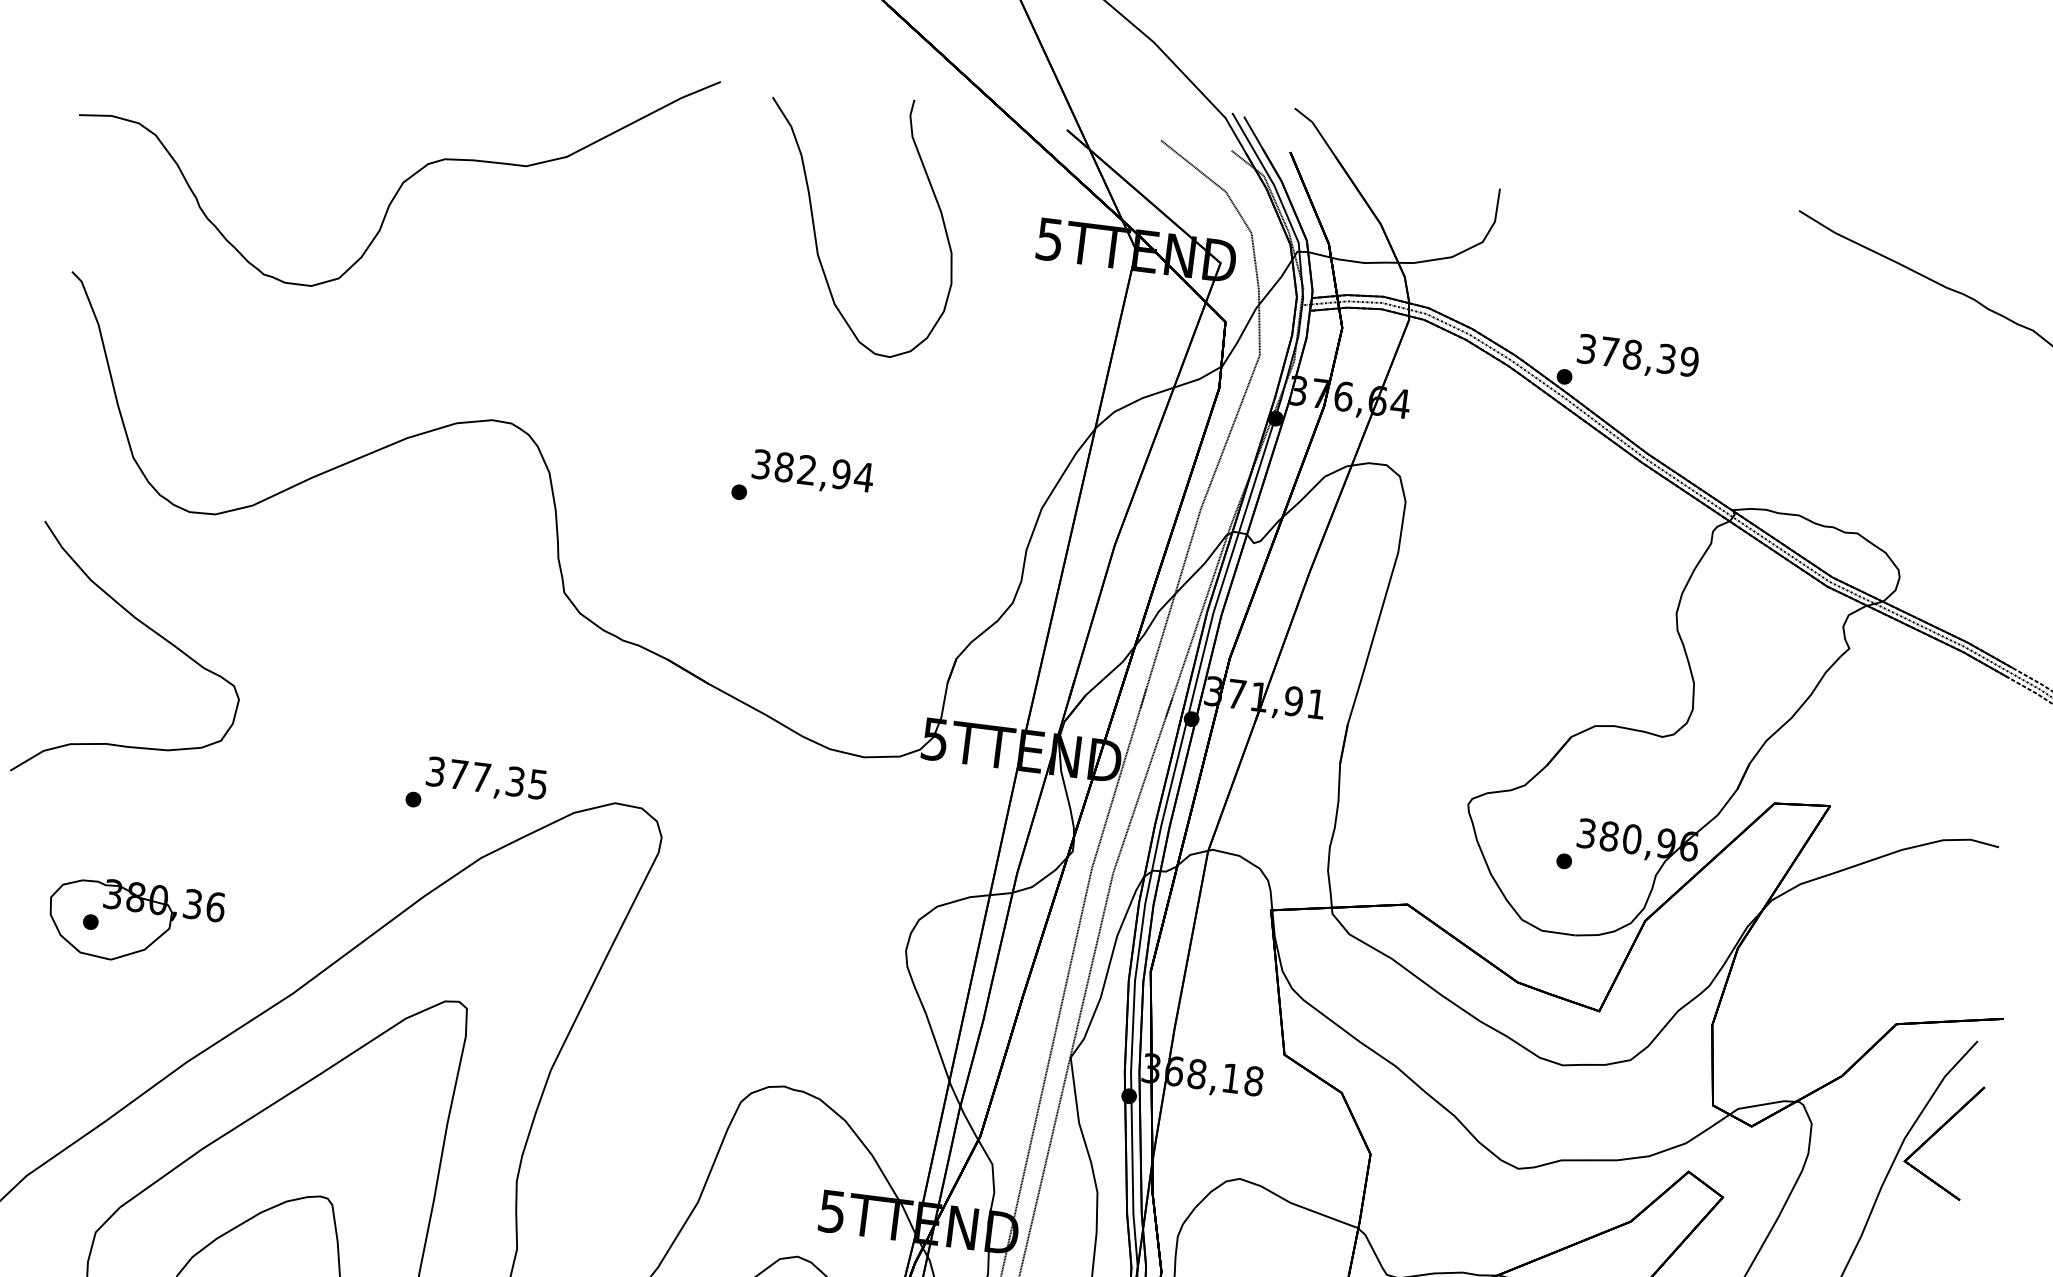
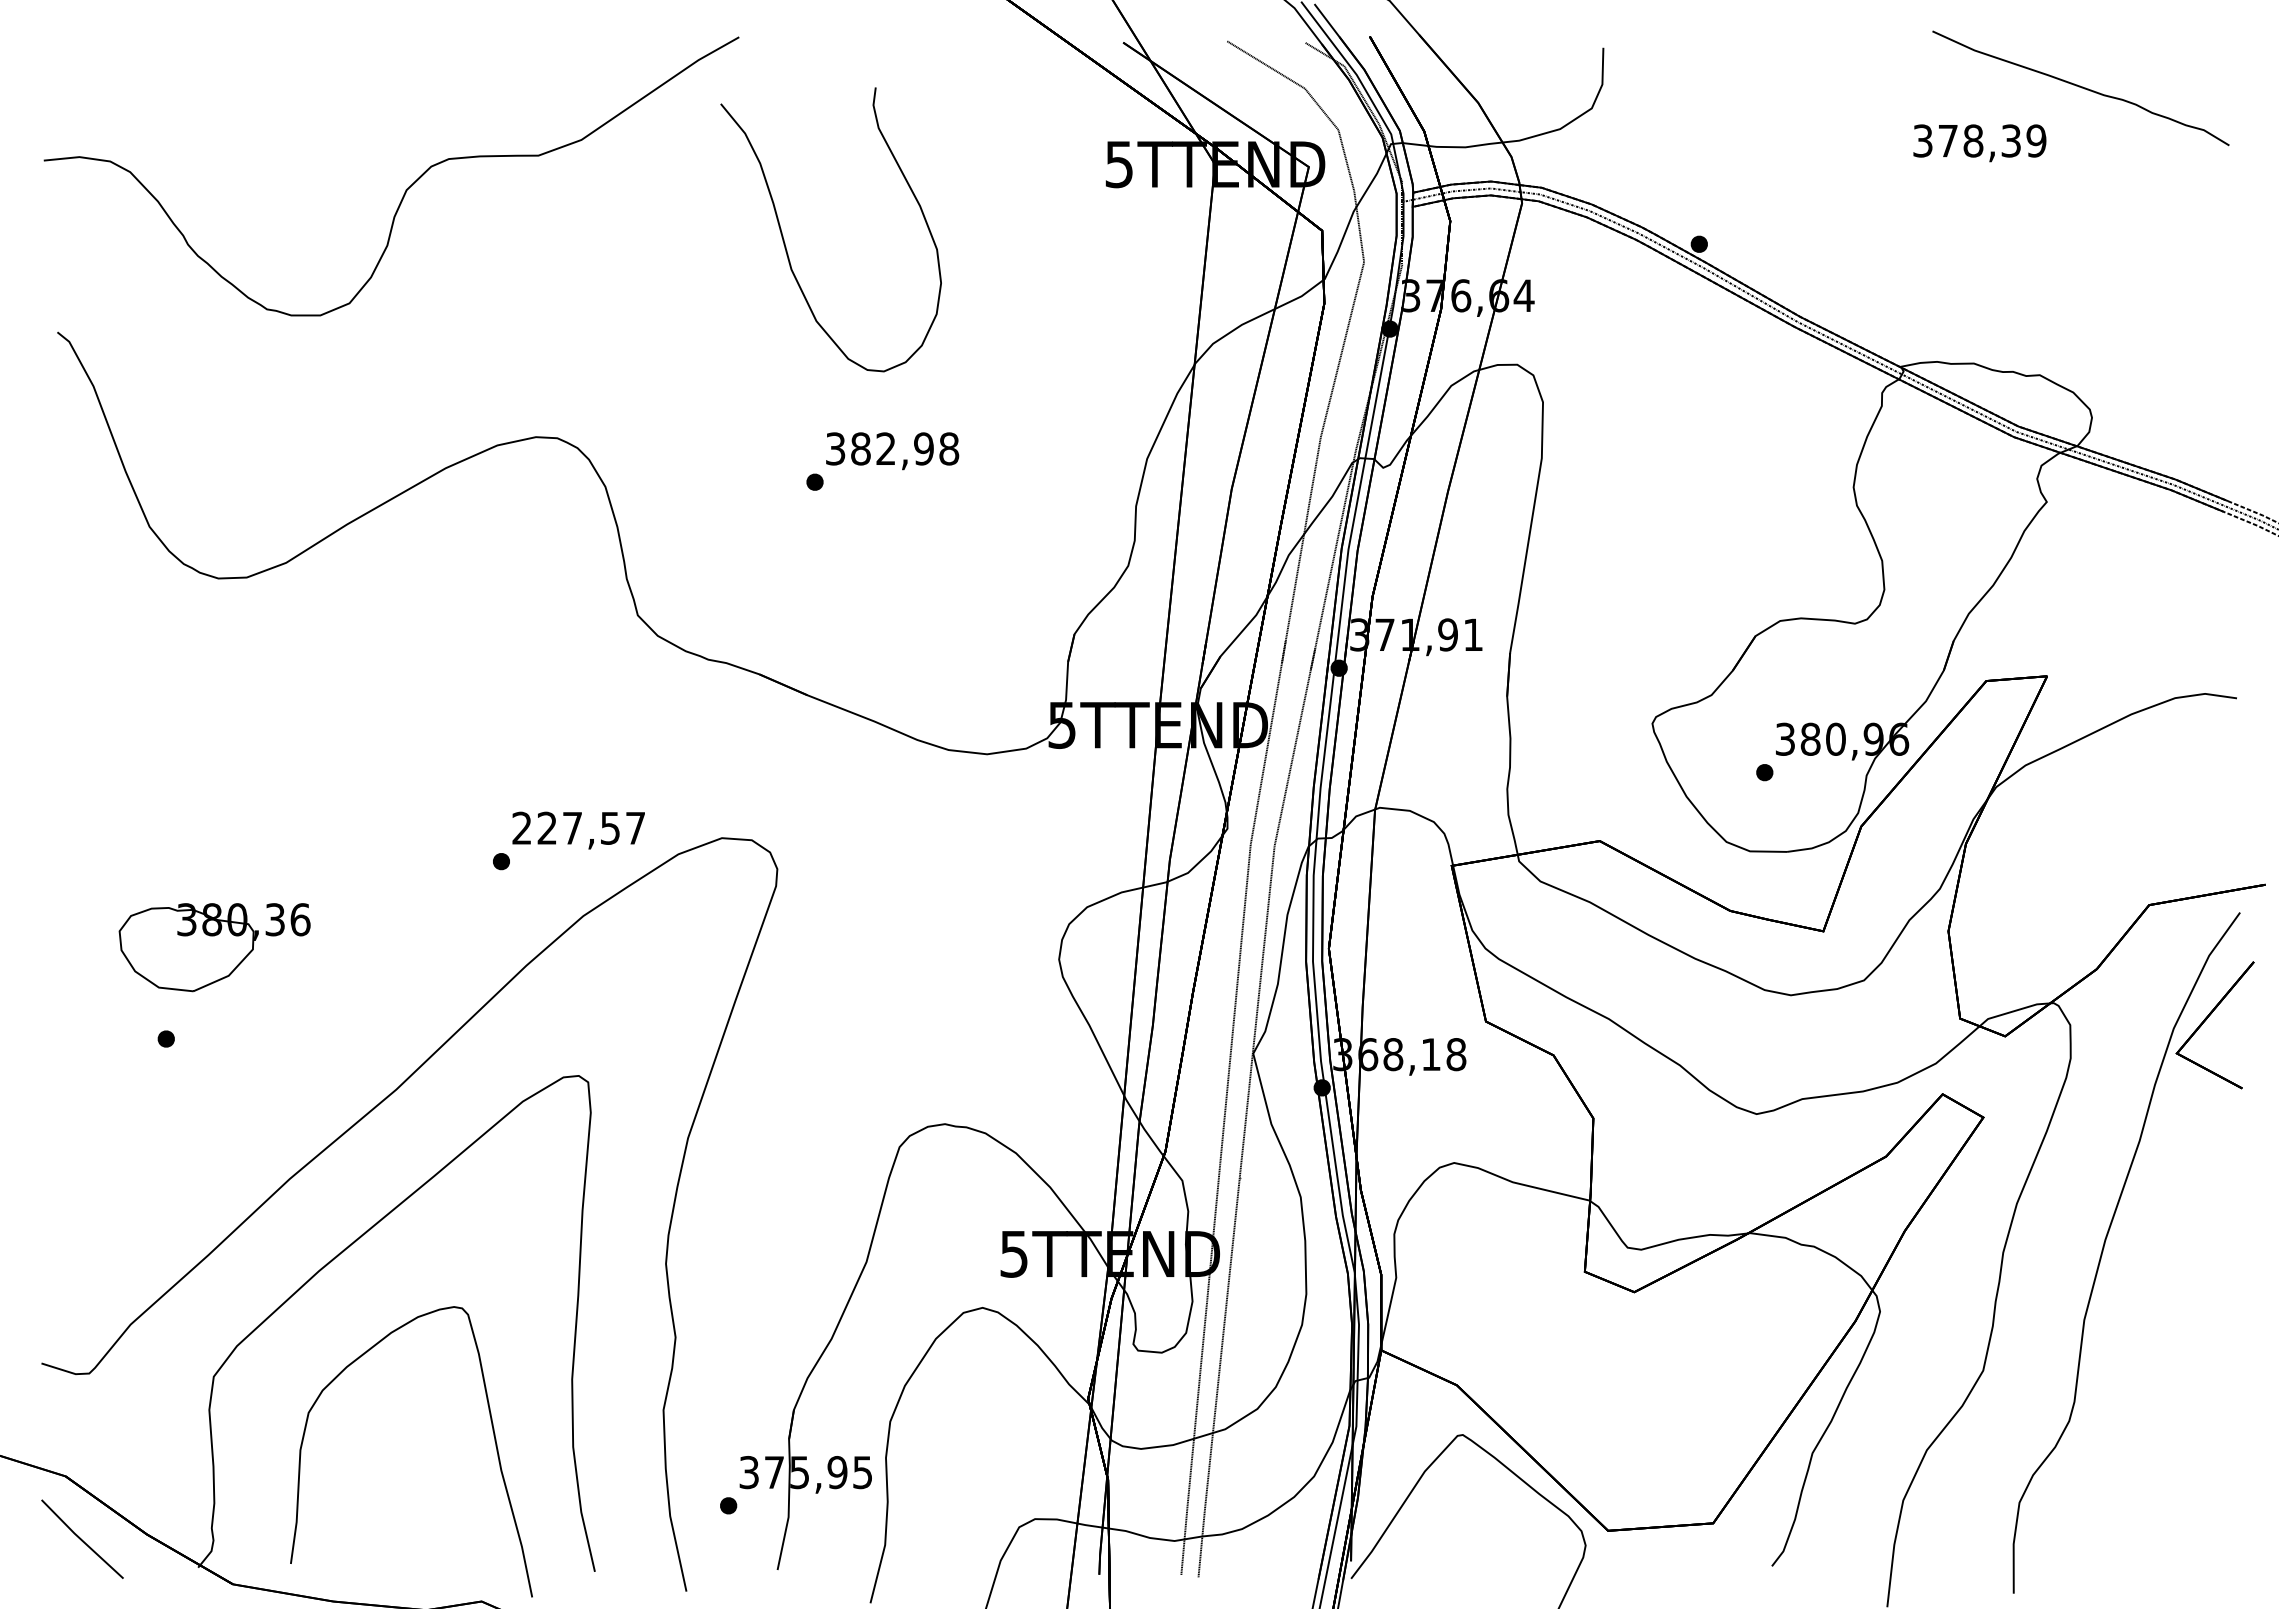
curve: (814, 226) -> (784, 239), moved
text: (1637, 357) -> (1979, 143), moved
text: (863, 476) -> (948, 448), 382,94 -> 382,98
curve: (151, 631) -> (193, 713), removed
text: (486, 777) -> (578, 827), 377,35 -> 227,57
part: (134, 922) -> (214, 947), moved

